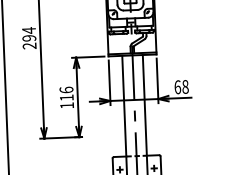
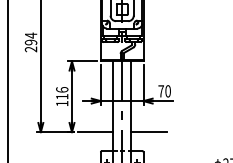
text: (181, 87) -> (164, 91), 68 -> 70
line: (165, 134) -> (148, 132), added
line: (105, 136) -> (95, 132), added

